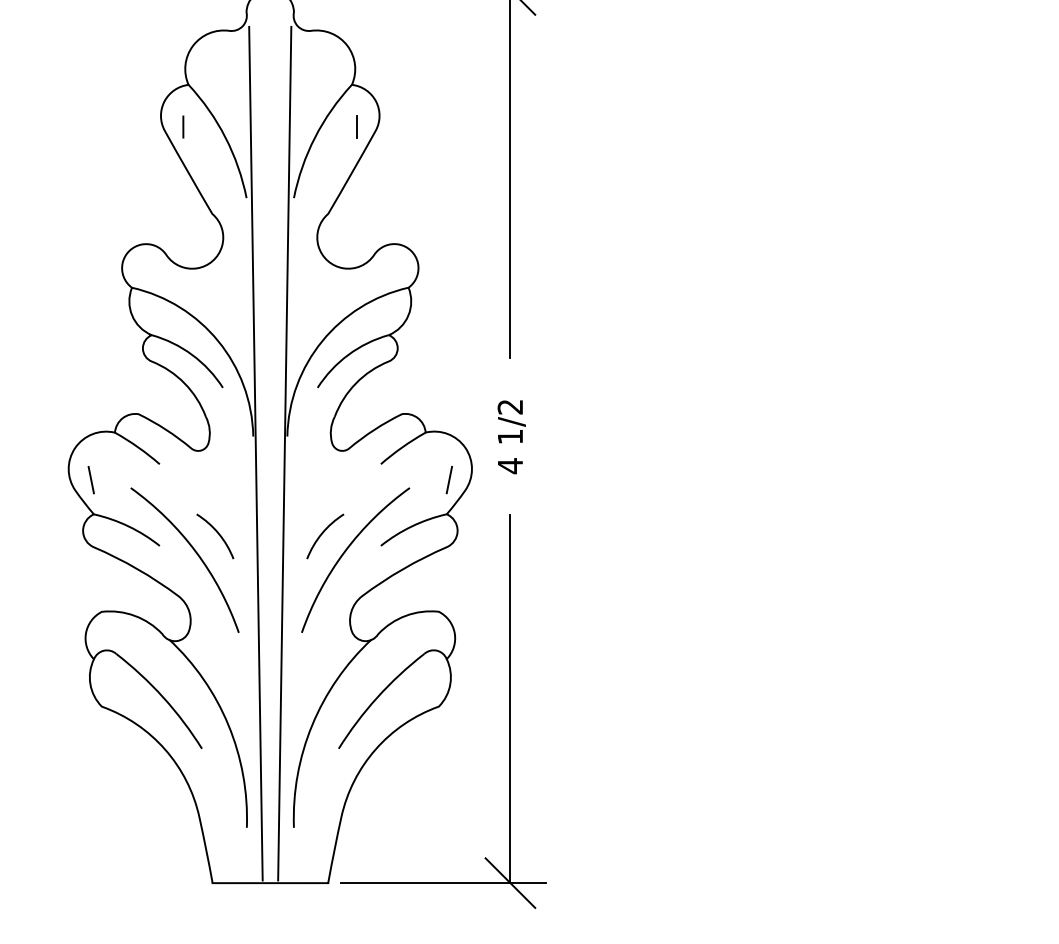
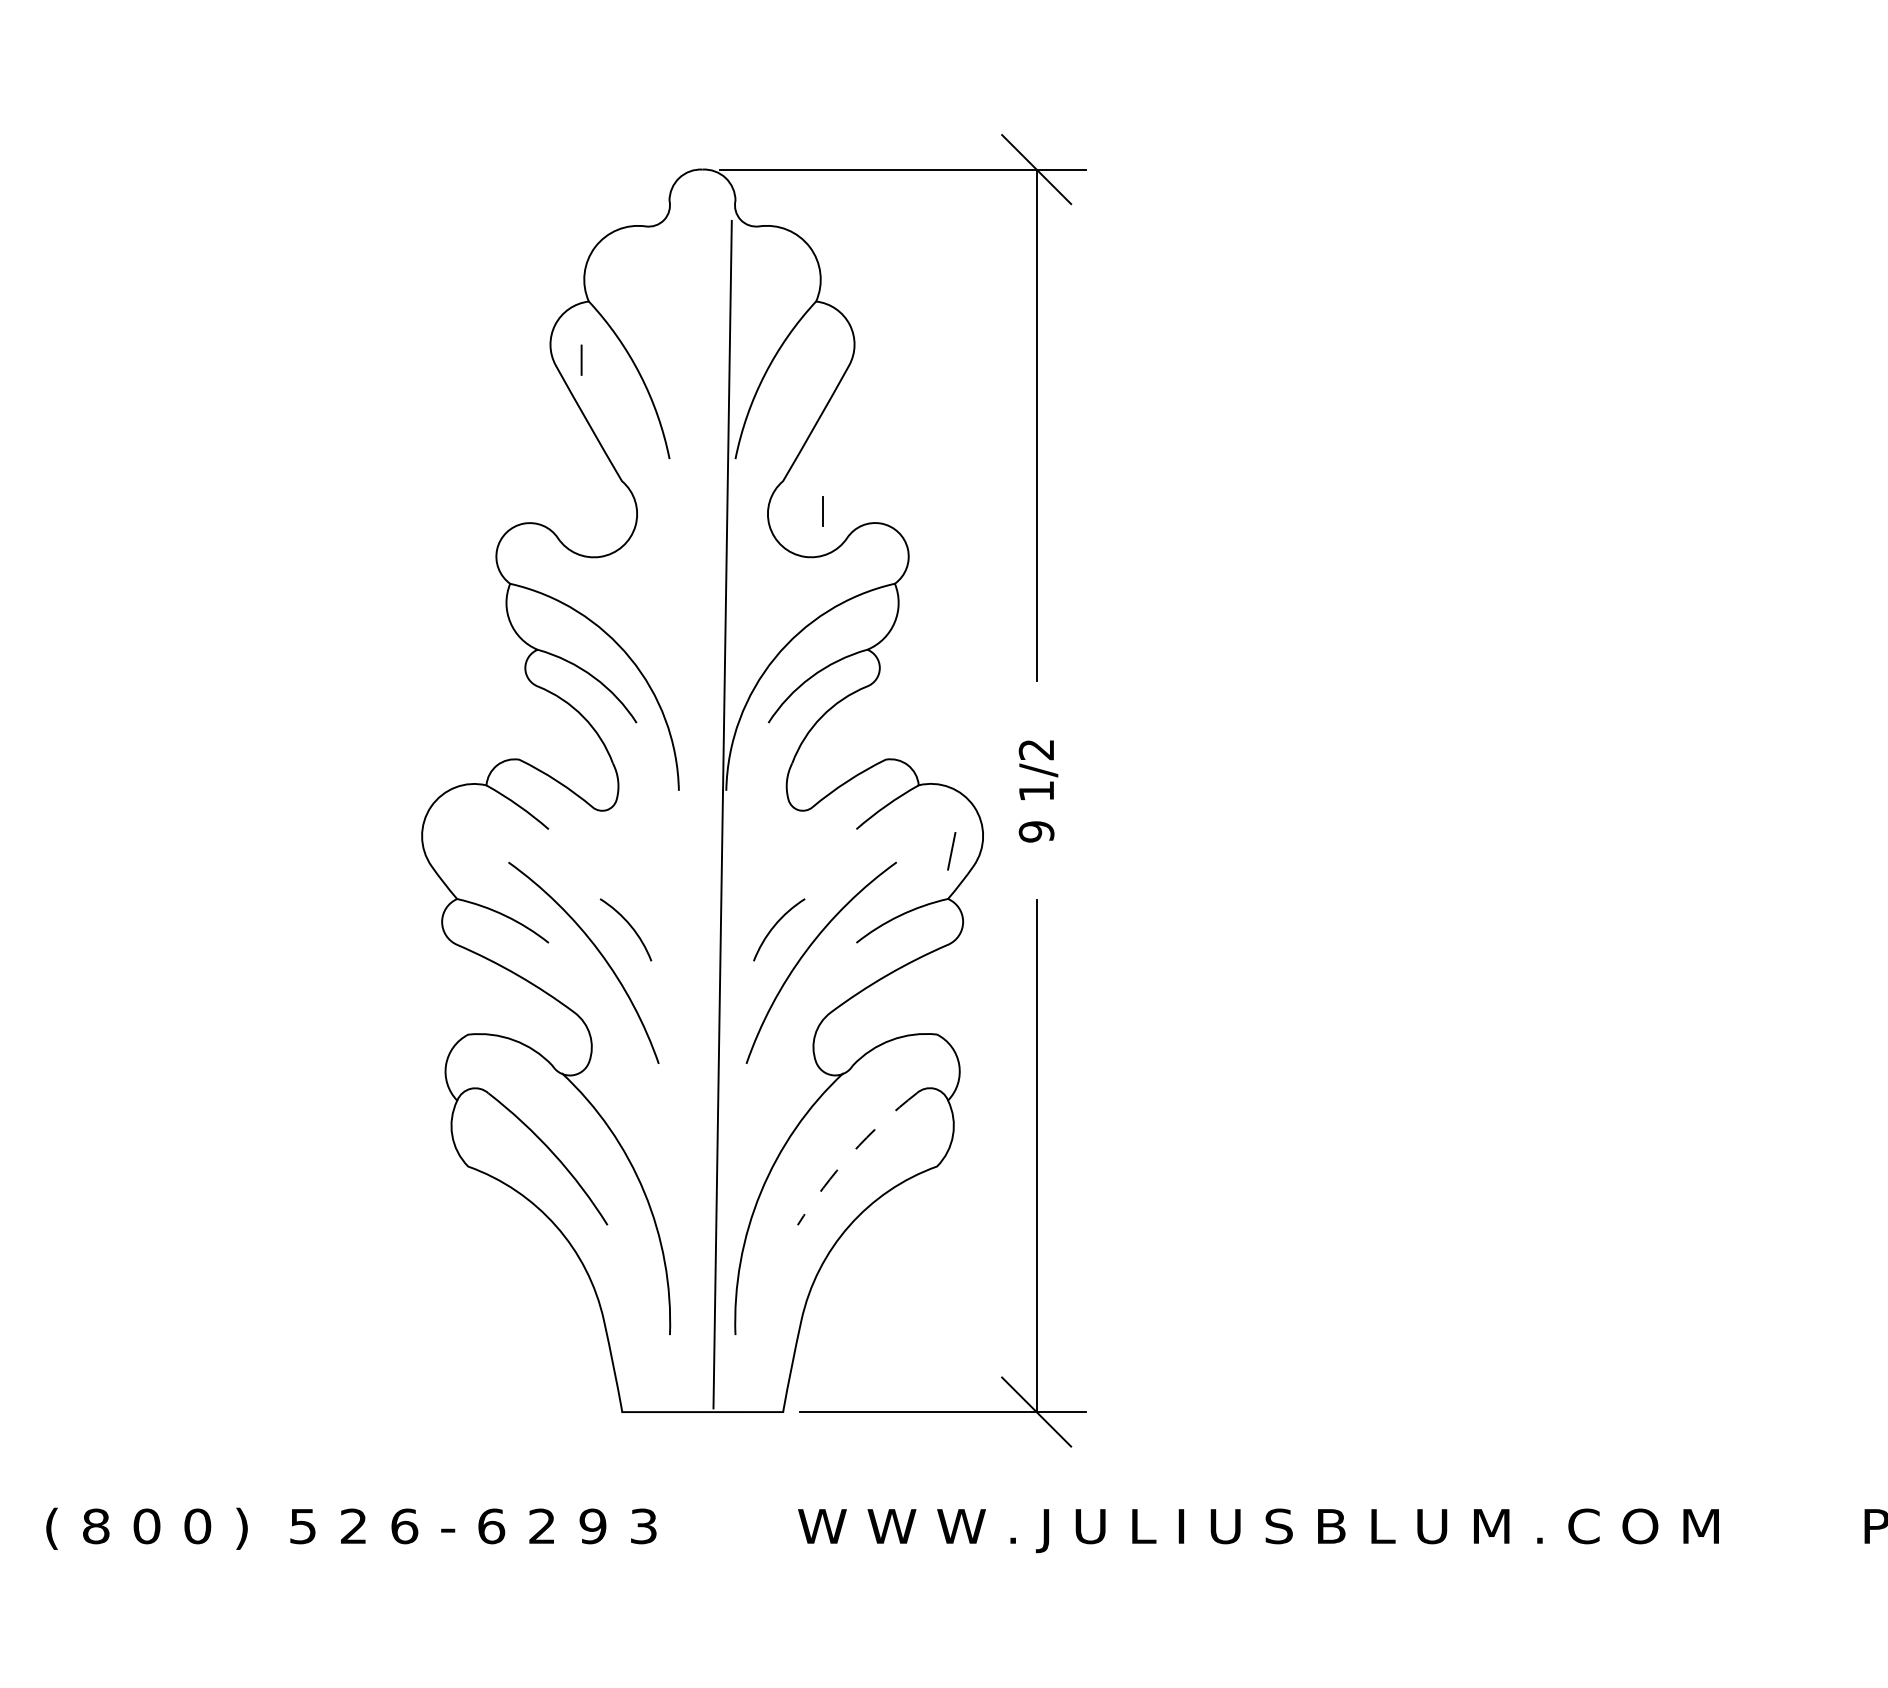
line: (356, 127) -> (822, 511), moved
line: (255, 453) -> (682, 814), removed
text: (510, 465) -> (1036, 831), 4 -> 9
line: (91, 480) -> (453, 851), removed
arc: (377, 697) -> (851, 1153), solid -> dashed

